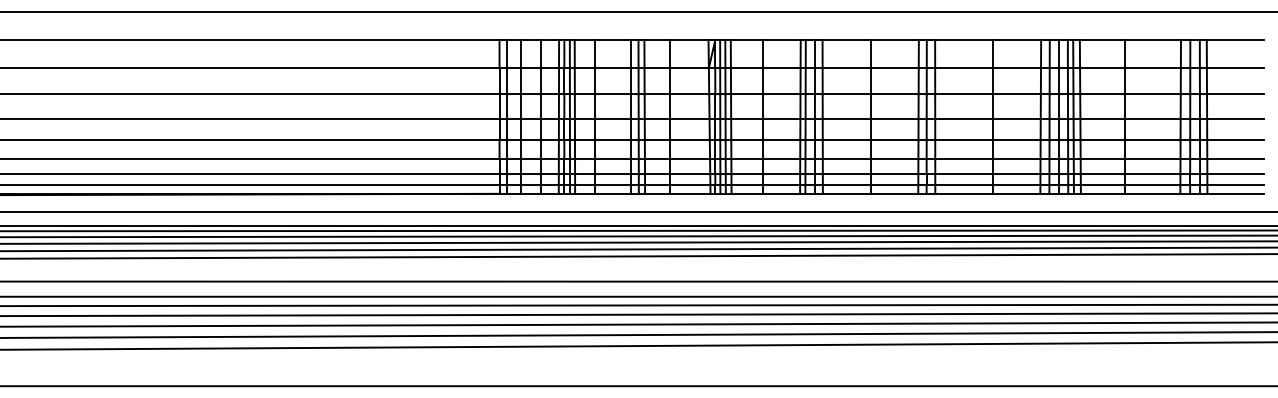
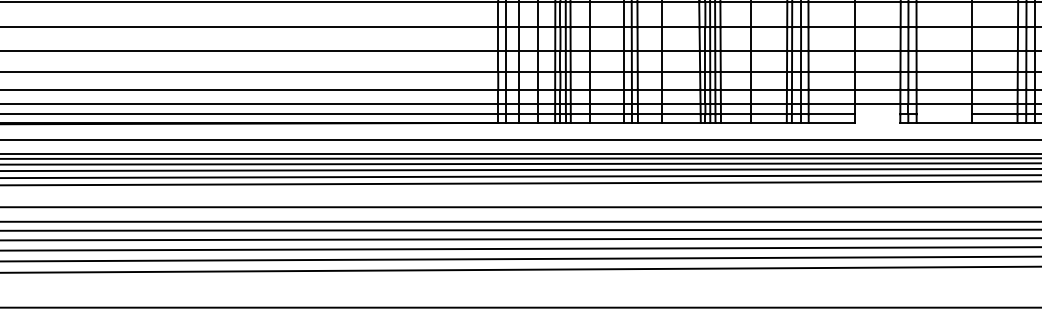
line: (894, 184) -> (877, 114), removed
line: (964, 184) -> (944, 114), removed
line: (894, 193) -> (877, 122), removed

